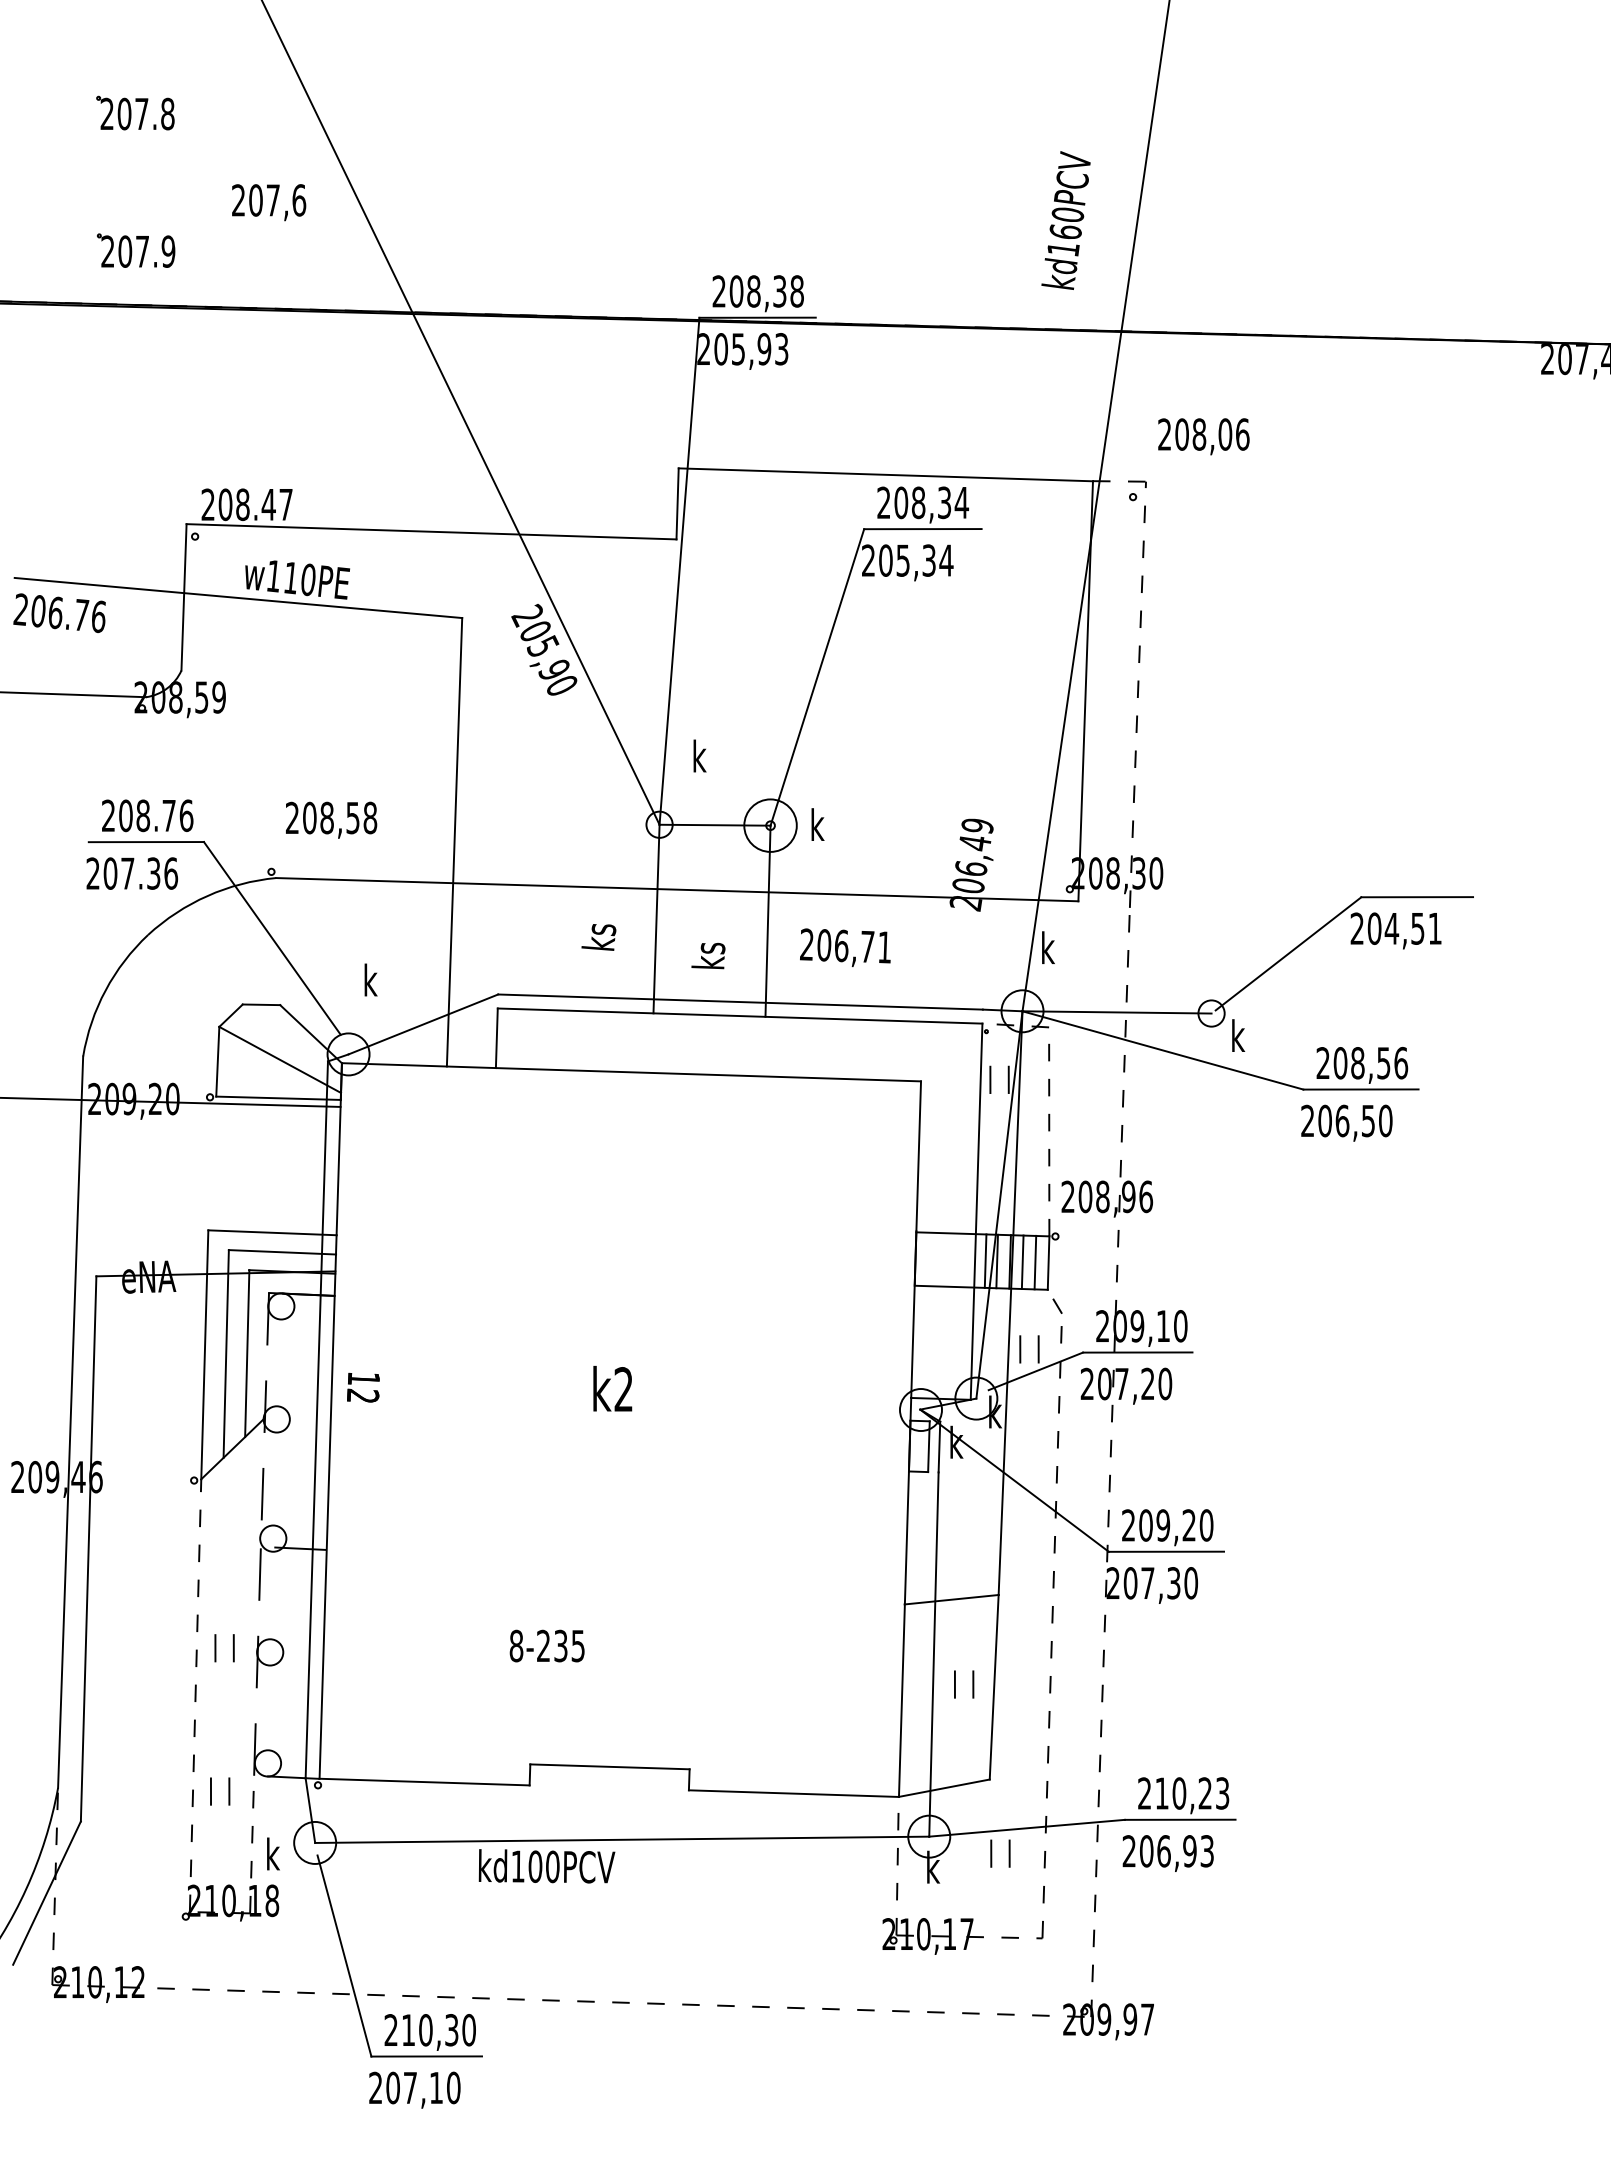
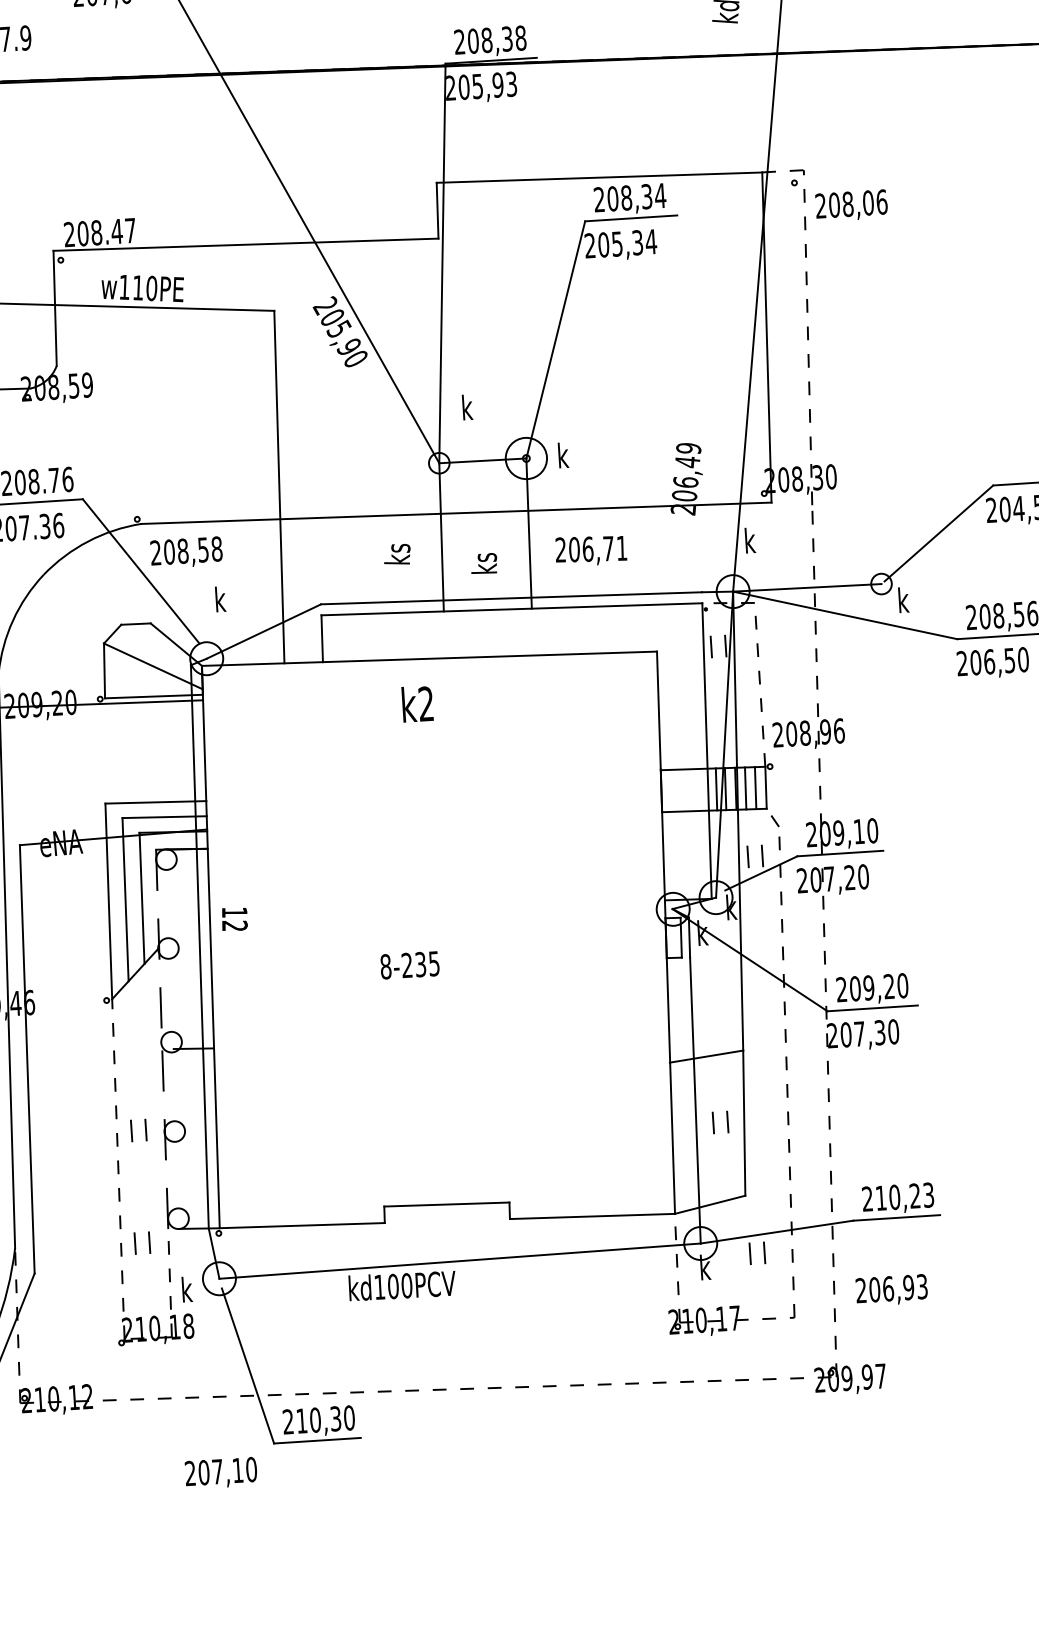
text: (1203, 436) -> (851, 205), moved
text: (331, 819) -> (186, 552), moved
text: (612, 1388) -> (417, 703), moved
text: (546, 1645) -> (409, 964), moved
text: (1167, 1853) -> (891, 1290), moved
text: (414, 2089) -> (220, 1472), moved

